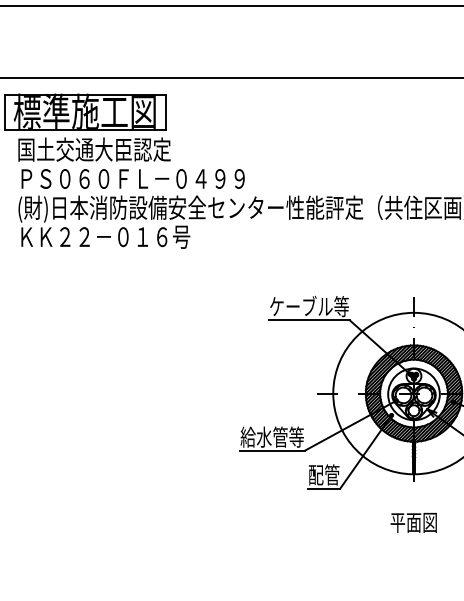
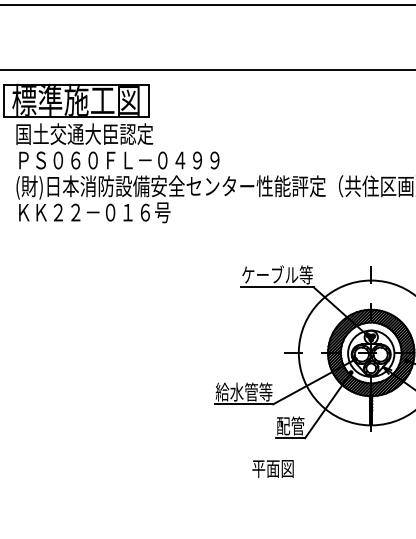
text: (413, 522) -> (272, 468), moved

